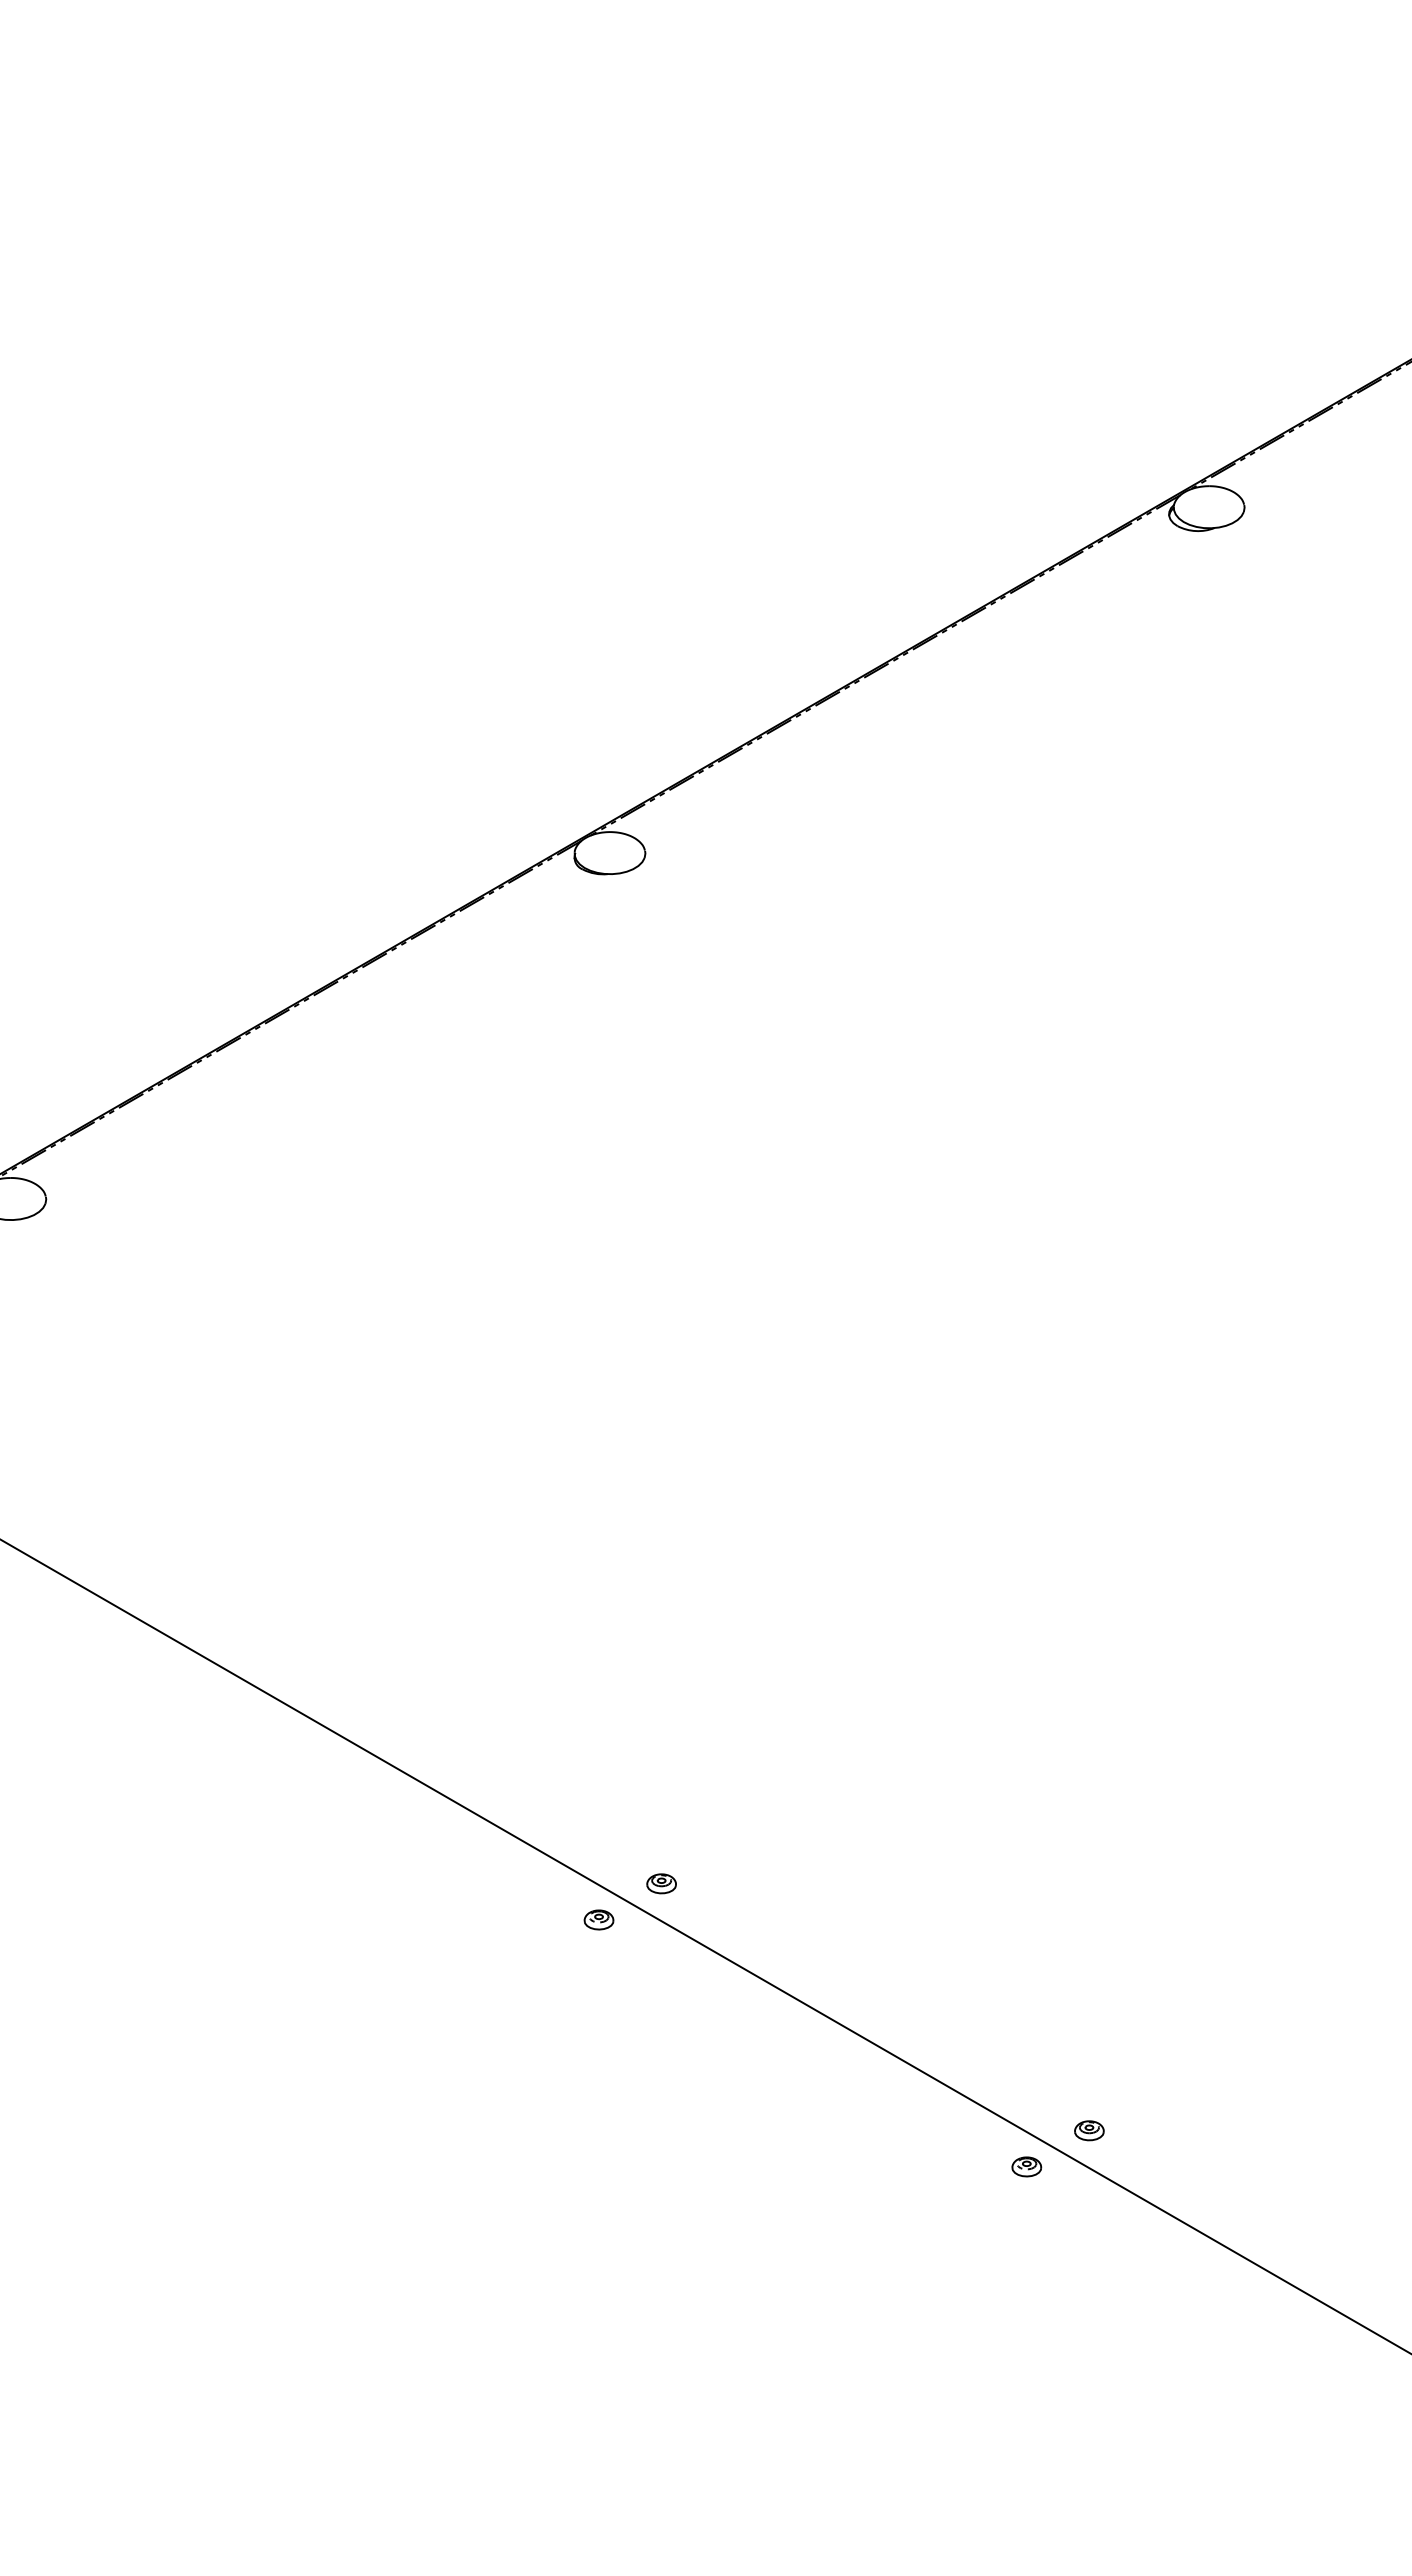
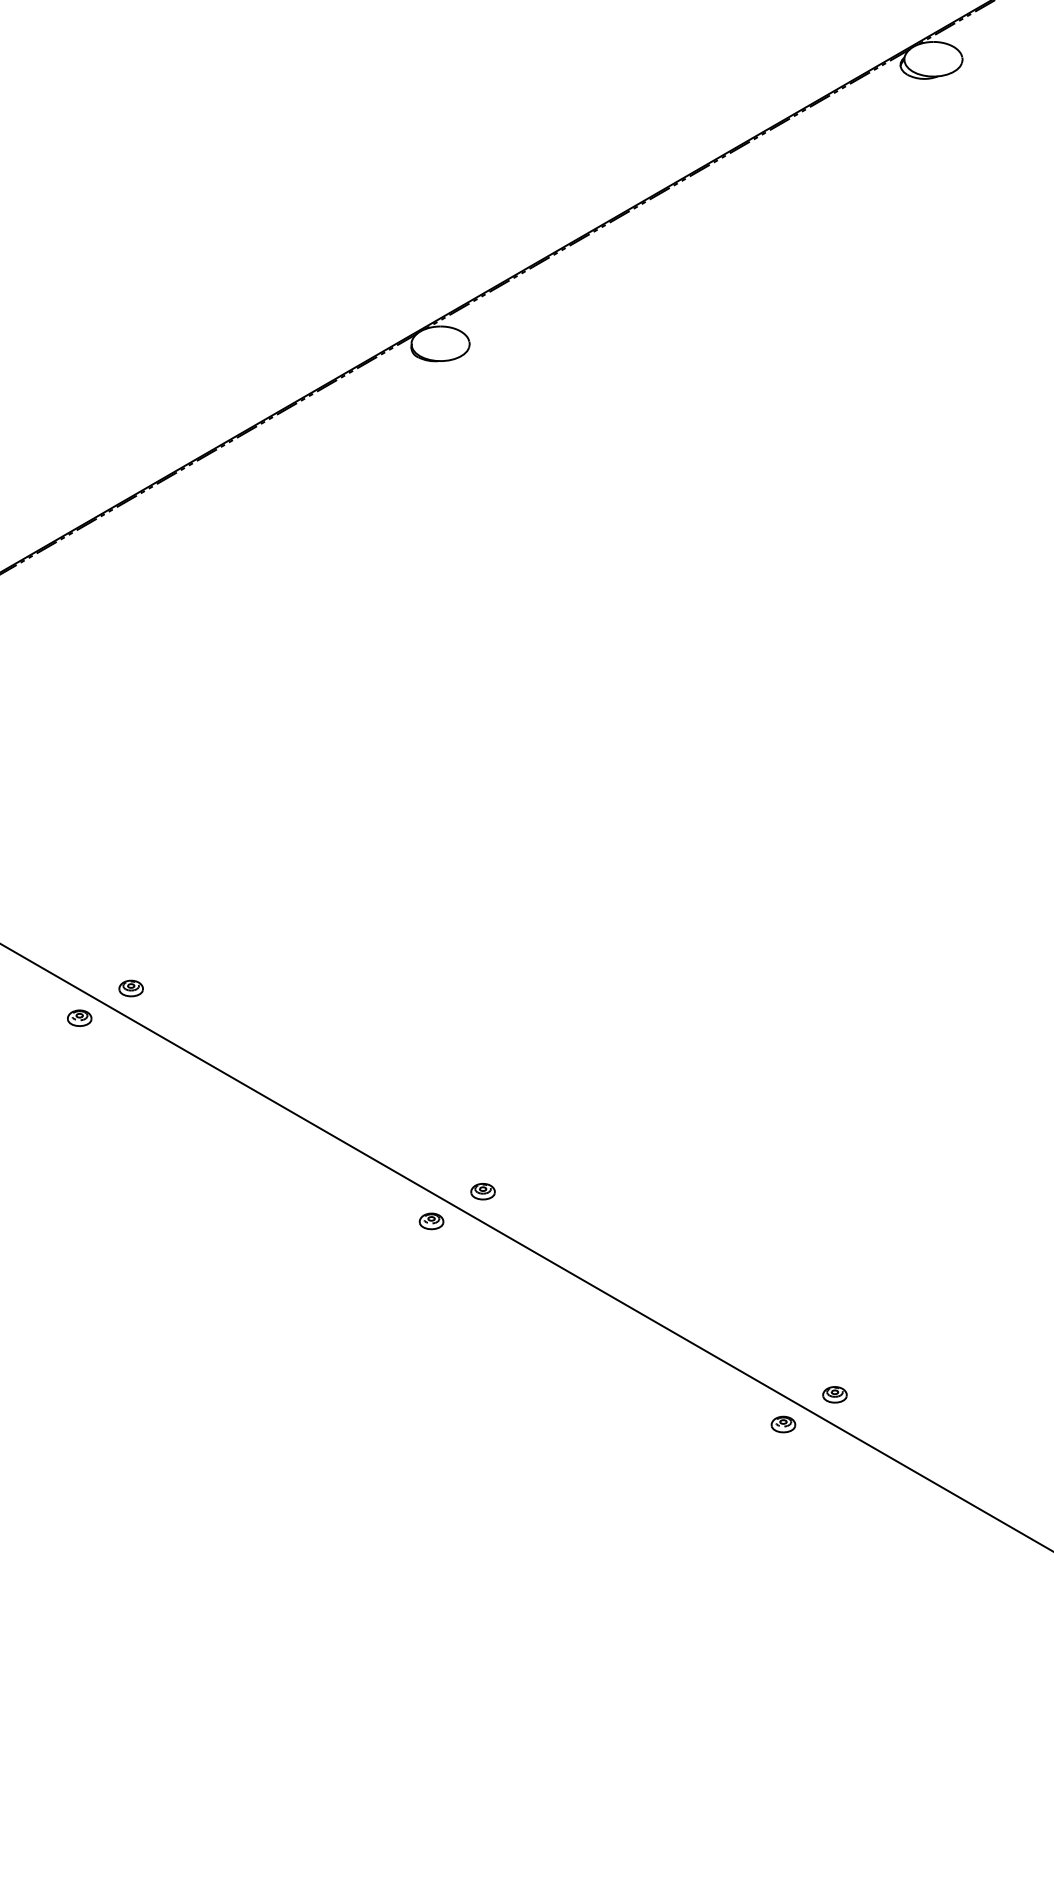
part: (233, 1636) -> (130, 988), added
part: (171, 1672) -> (79, 1017), added

